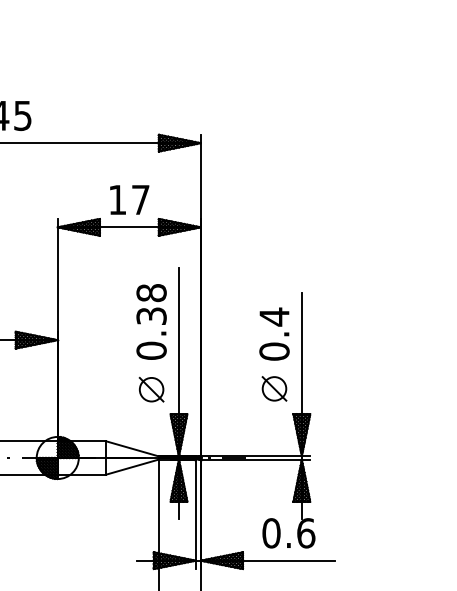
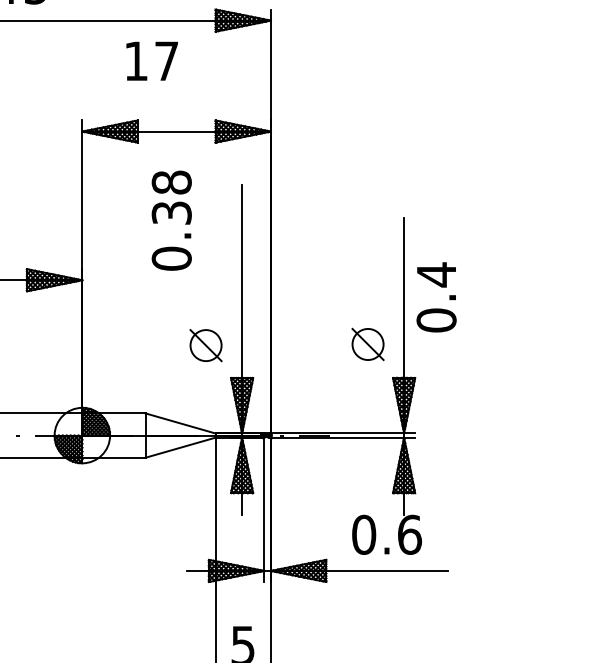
text: (129, 199) -> (151, 60), moved
text: (151, 321) -> (171, 220), moved
text: (274, 333) -> (436, 296), moved

